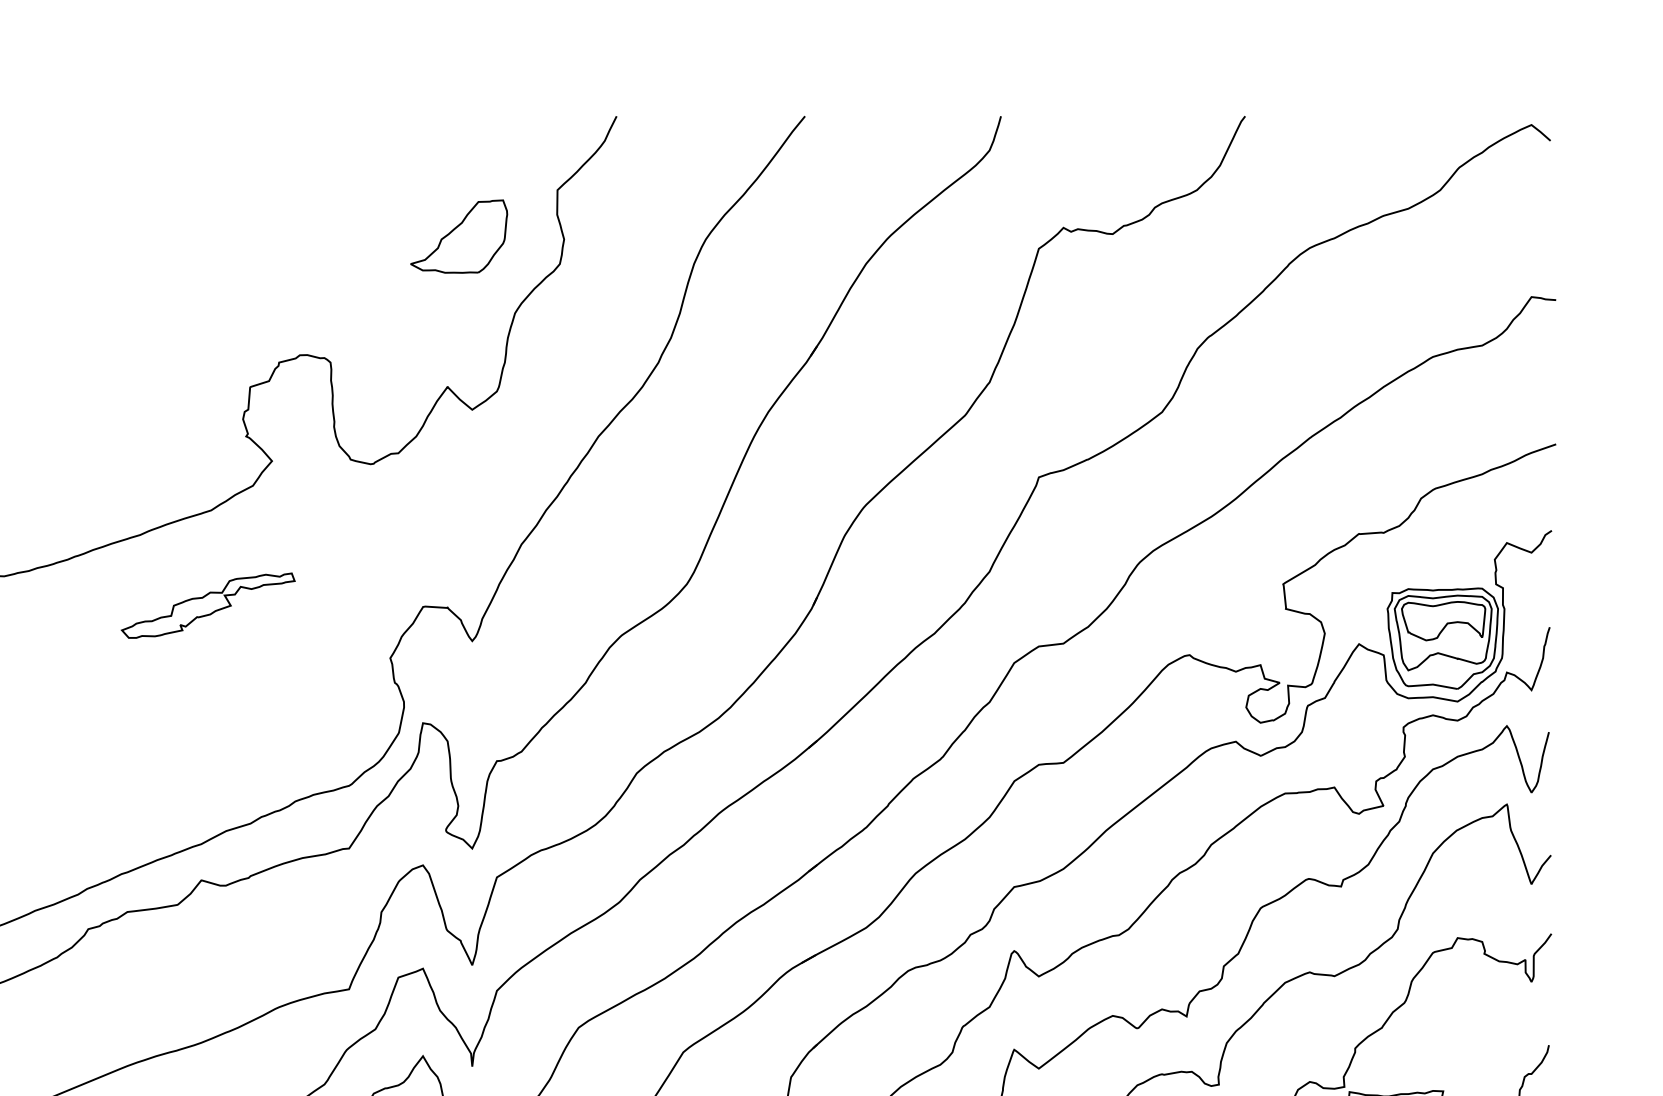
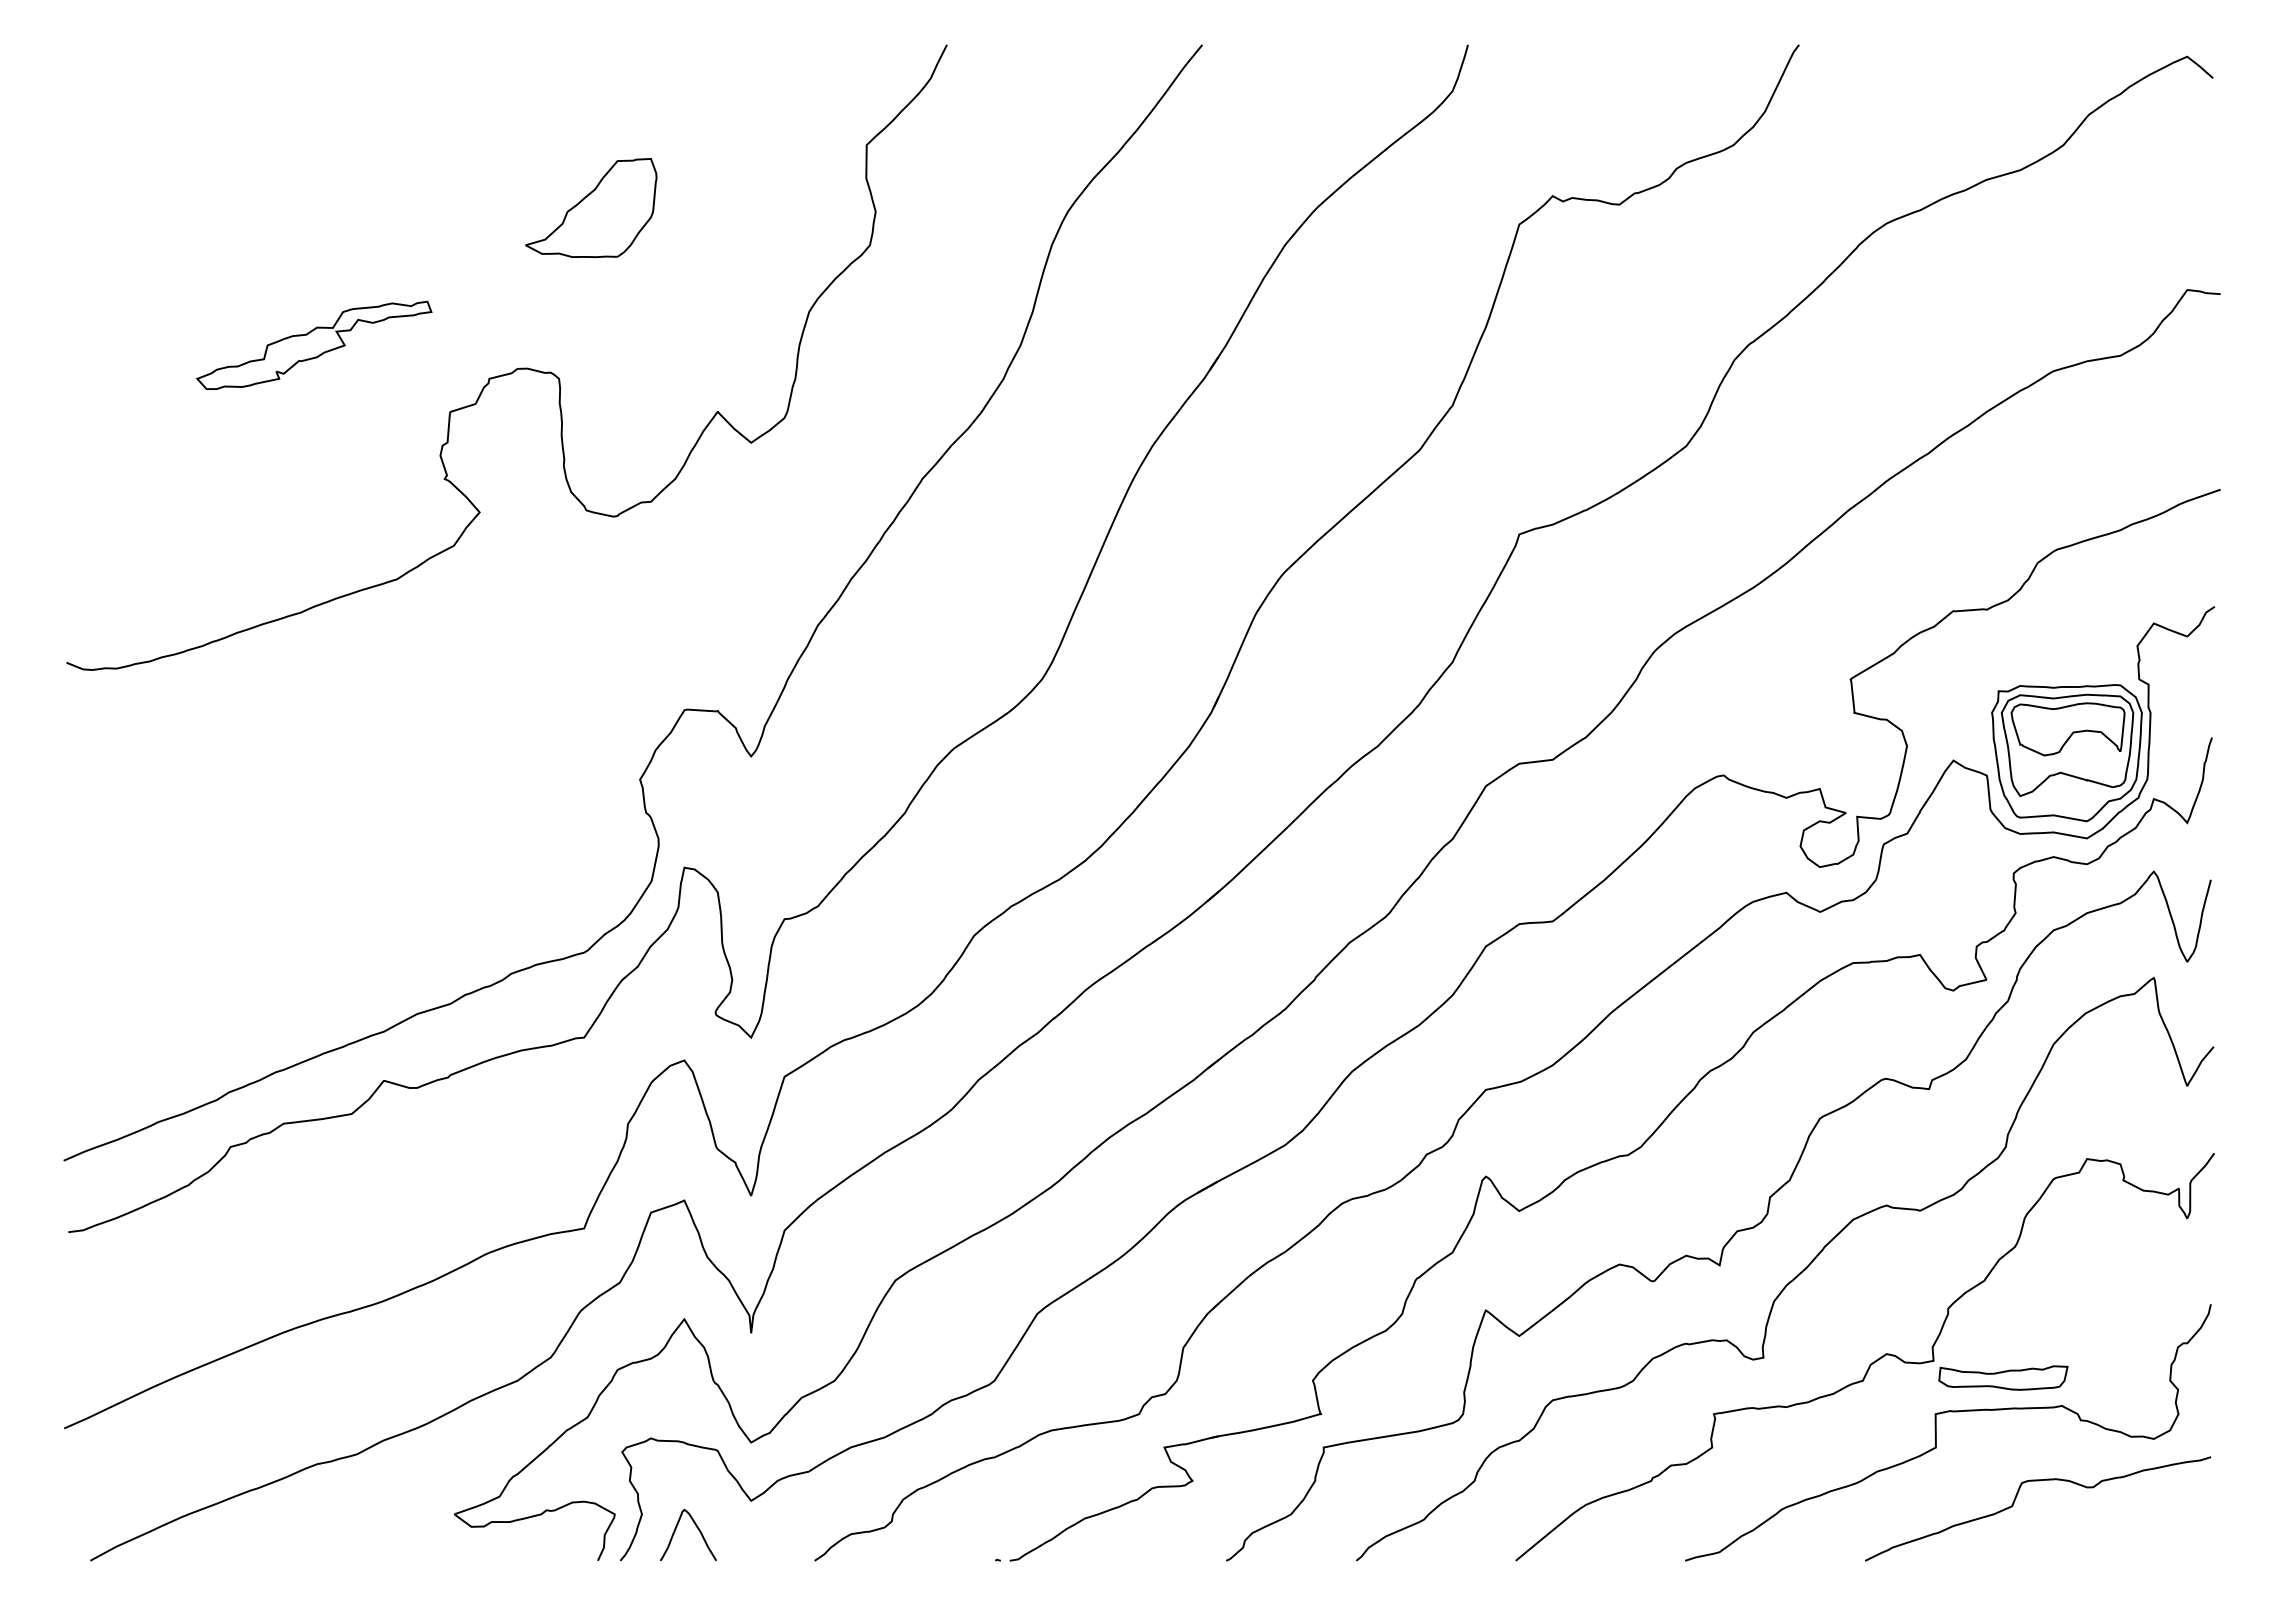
part: (459, 236) -> (591, 207), moved
part: (208, 605) -> (314, 344), moved

